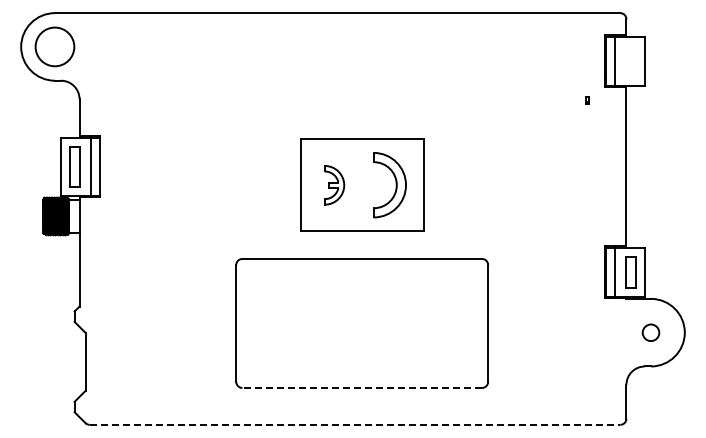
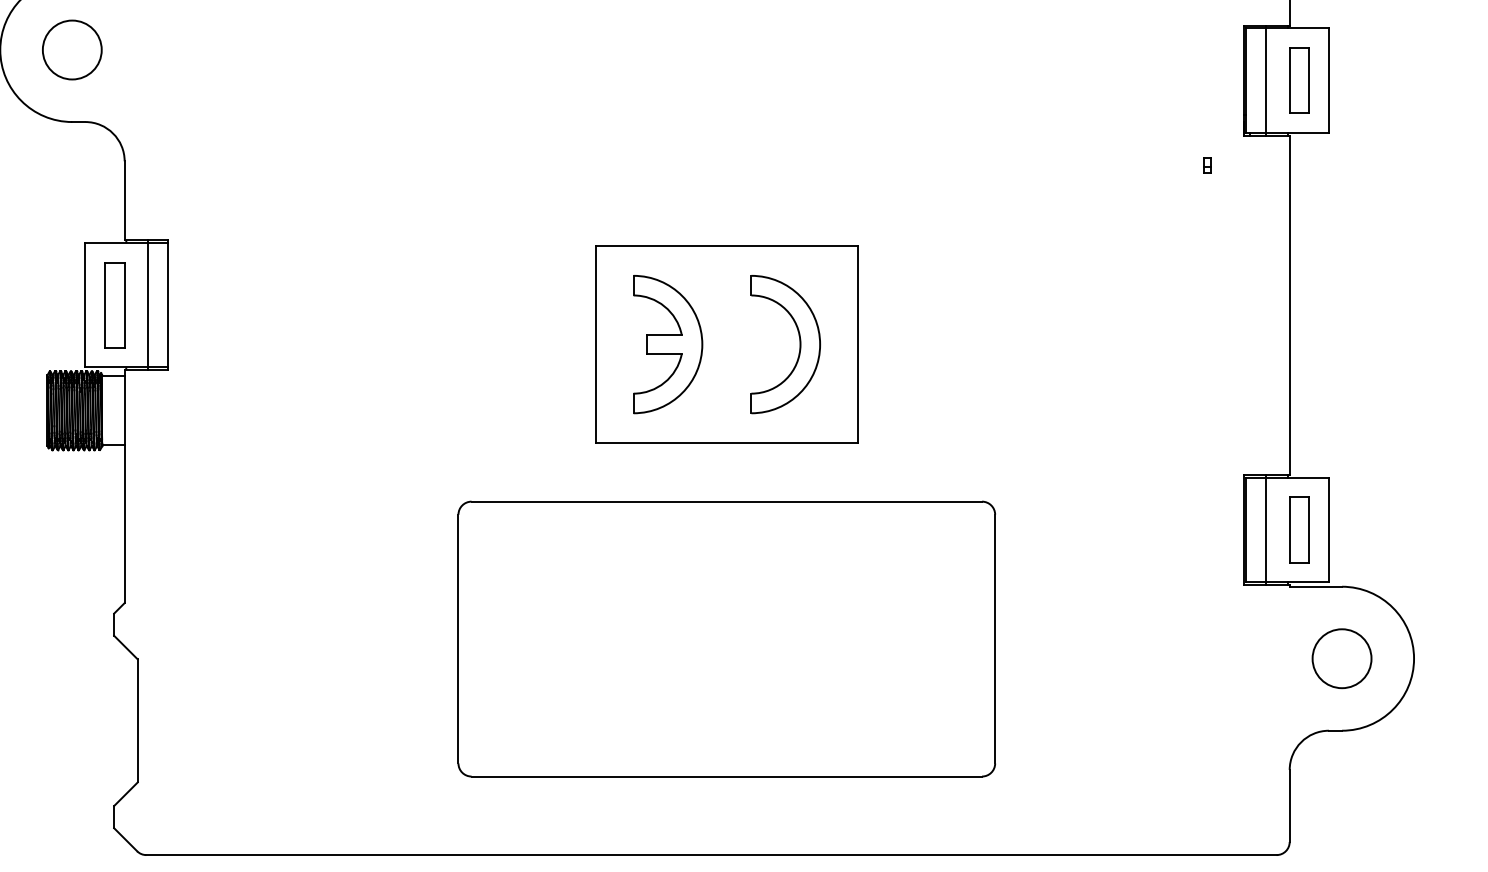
circle: (54, 46) -> (71, 49), size x0.71
part: (630, 61) -> (1298, 81), added
part: (334, 185) -> (667, 345), size x1.67
circle: (650, 332) -> (1340, 658), size x1.67
line: (362, 387) -> (727, 775), dashed -> solid
line: (355, 424) -> (712, 854), dashed -> solid

